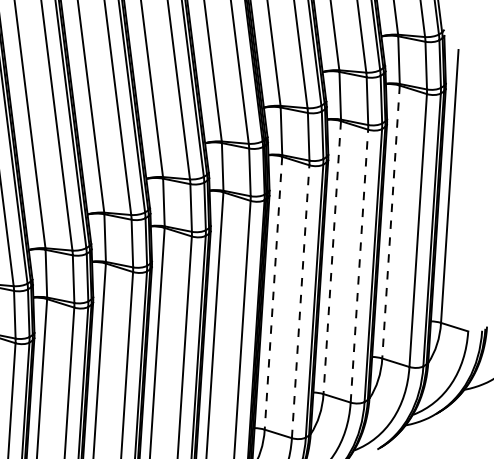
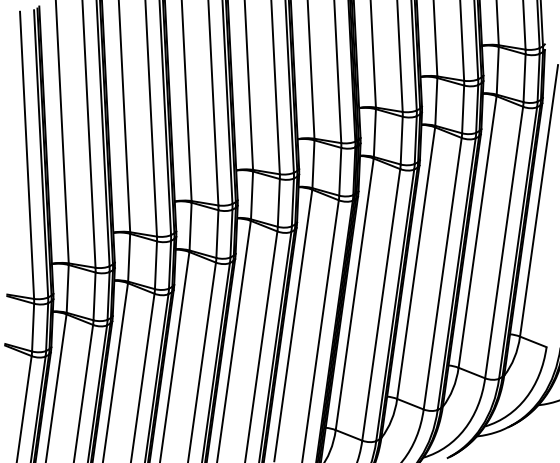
line: (390, 222) -> (477, 232), dashed -> solid
line: (332, 257) -> (416, 263), dashed -> solid
line: (359, 265) -> (442, 273), dashed -> solid
line: (273, 293) -> (354, 294), dashed -> solid
line: (300, 301) -> (381, 304), dashed -> solid

